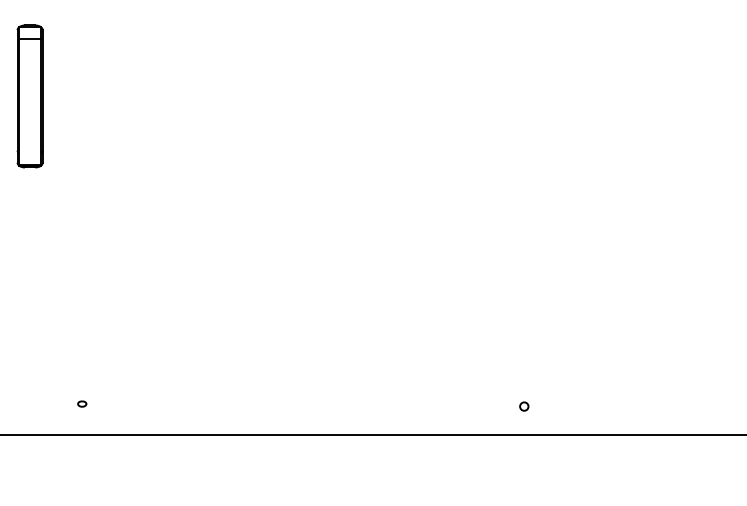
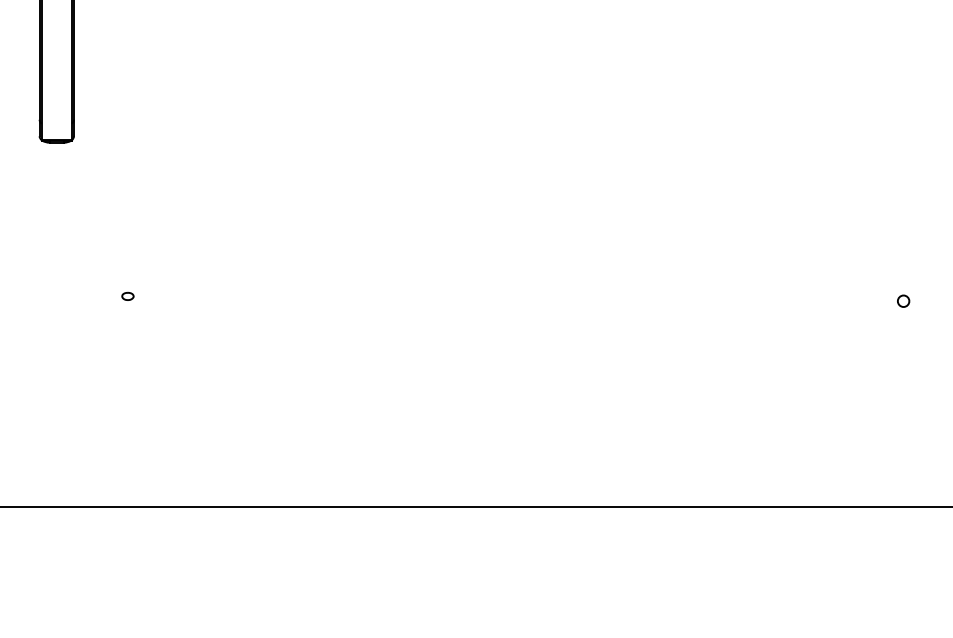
part: (82, 403) -> (128, 295), moved
circle: (524, 406) -> (903, 301), moved

